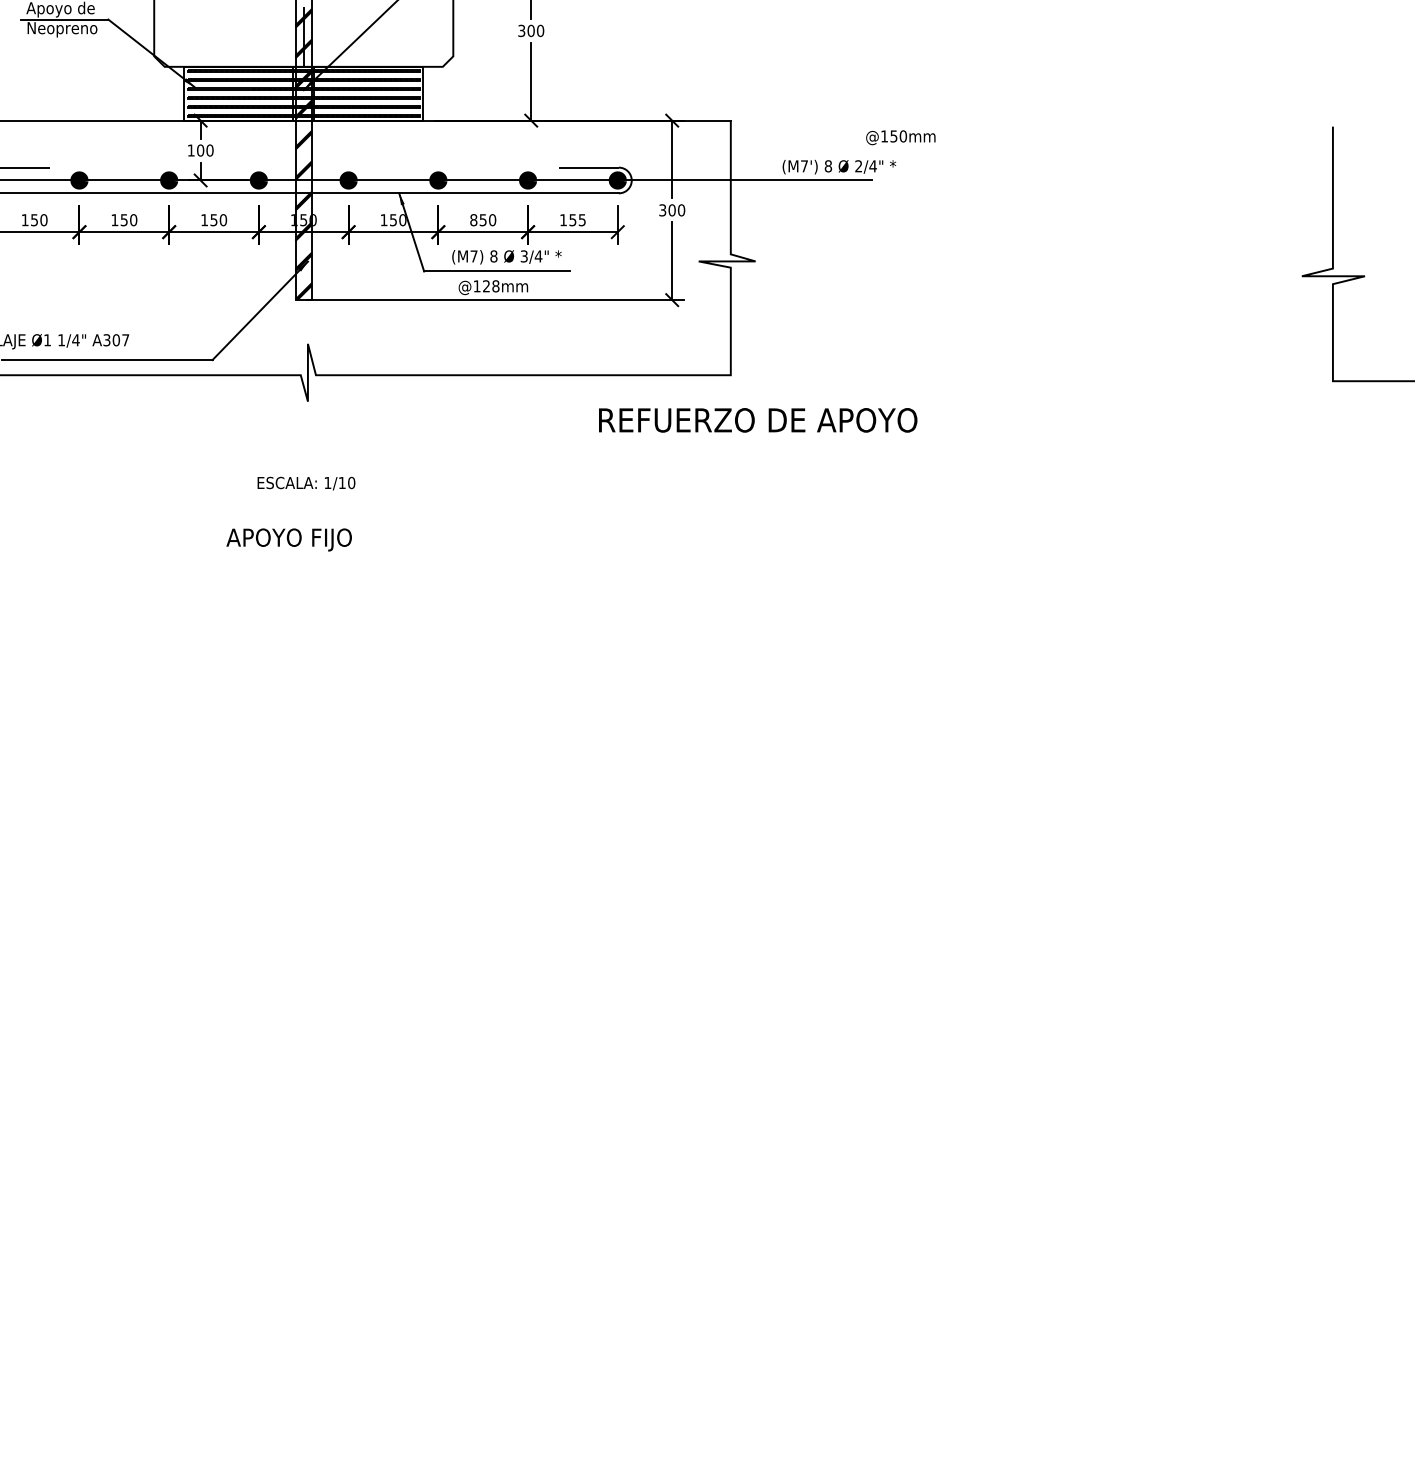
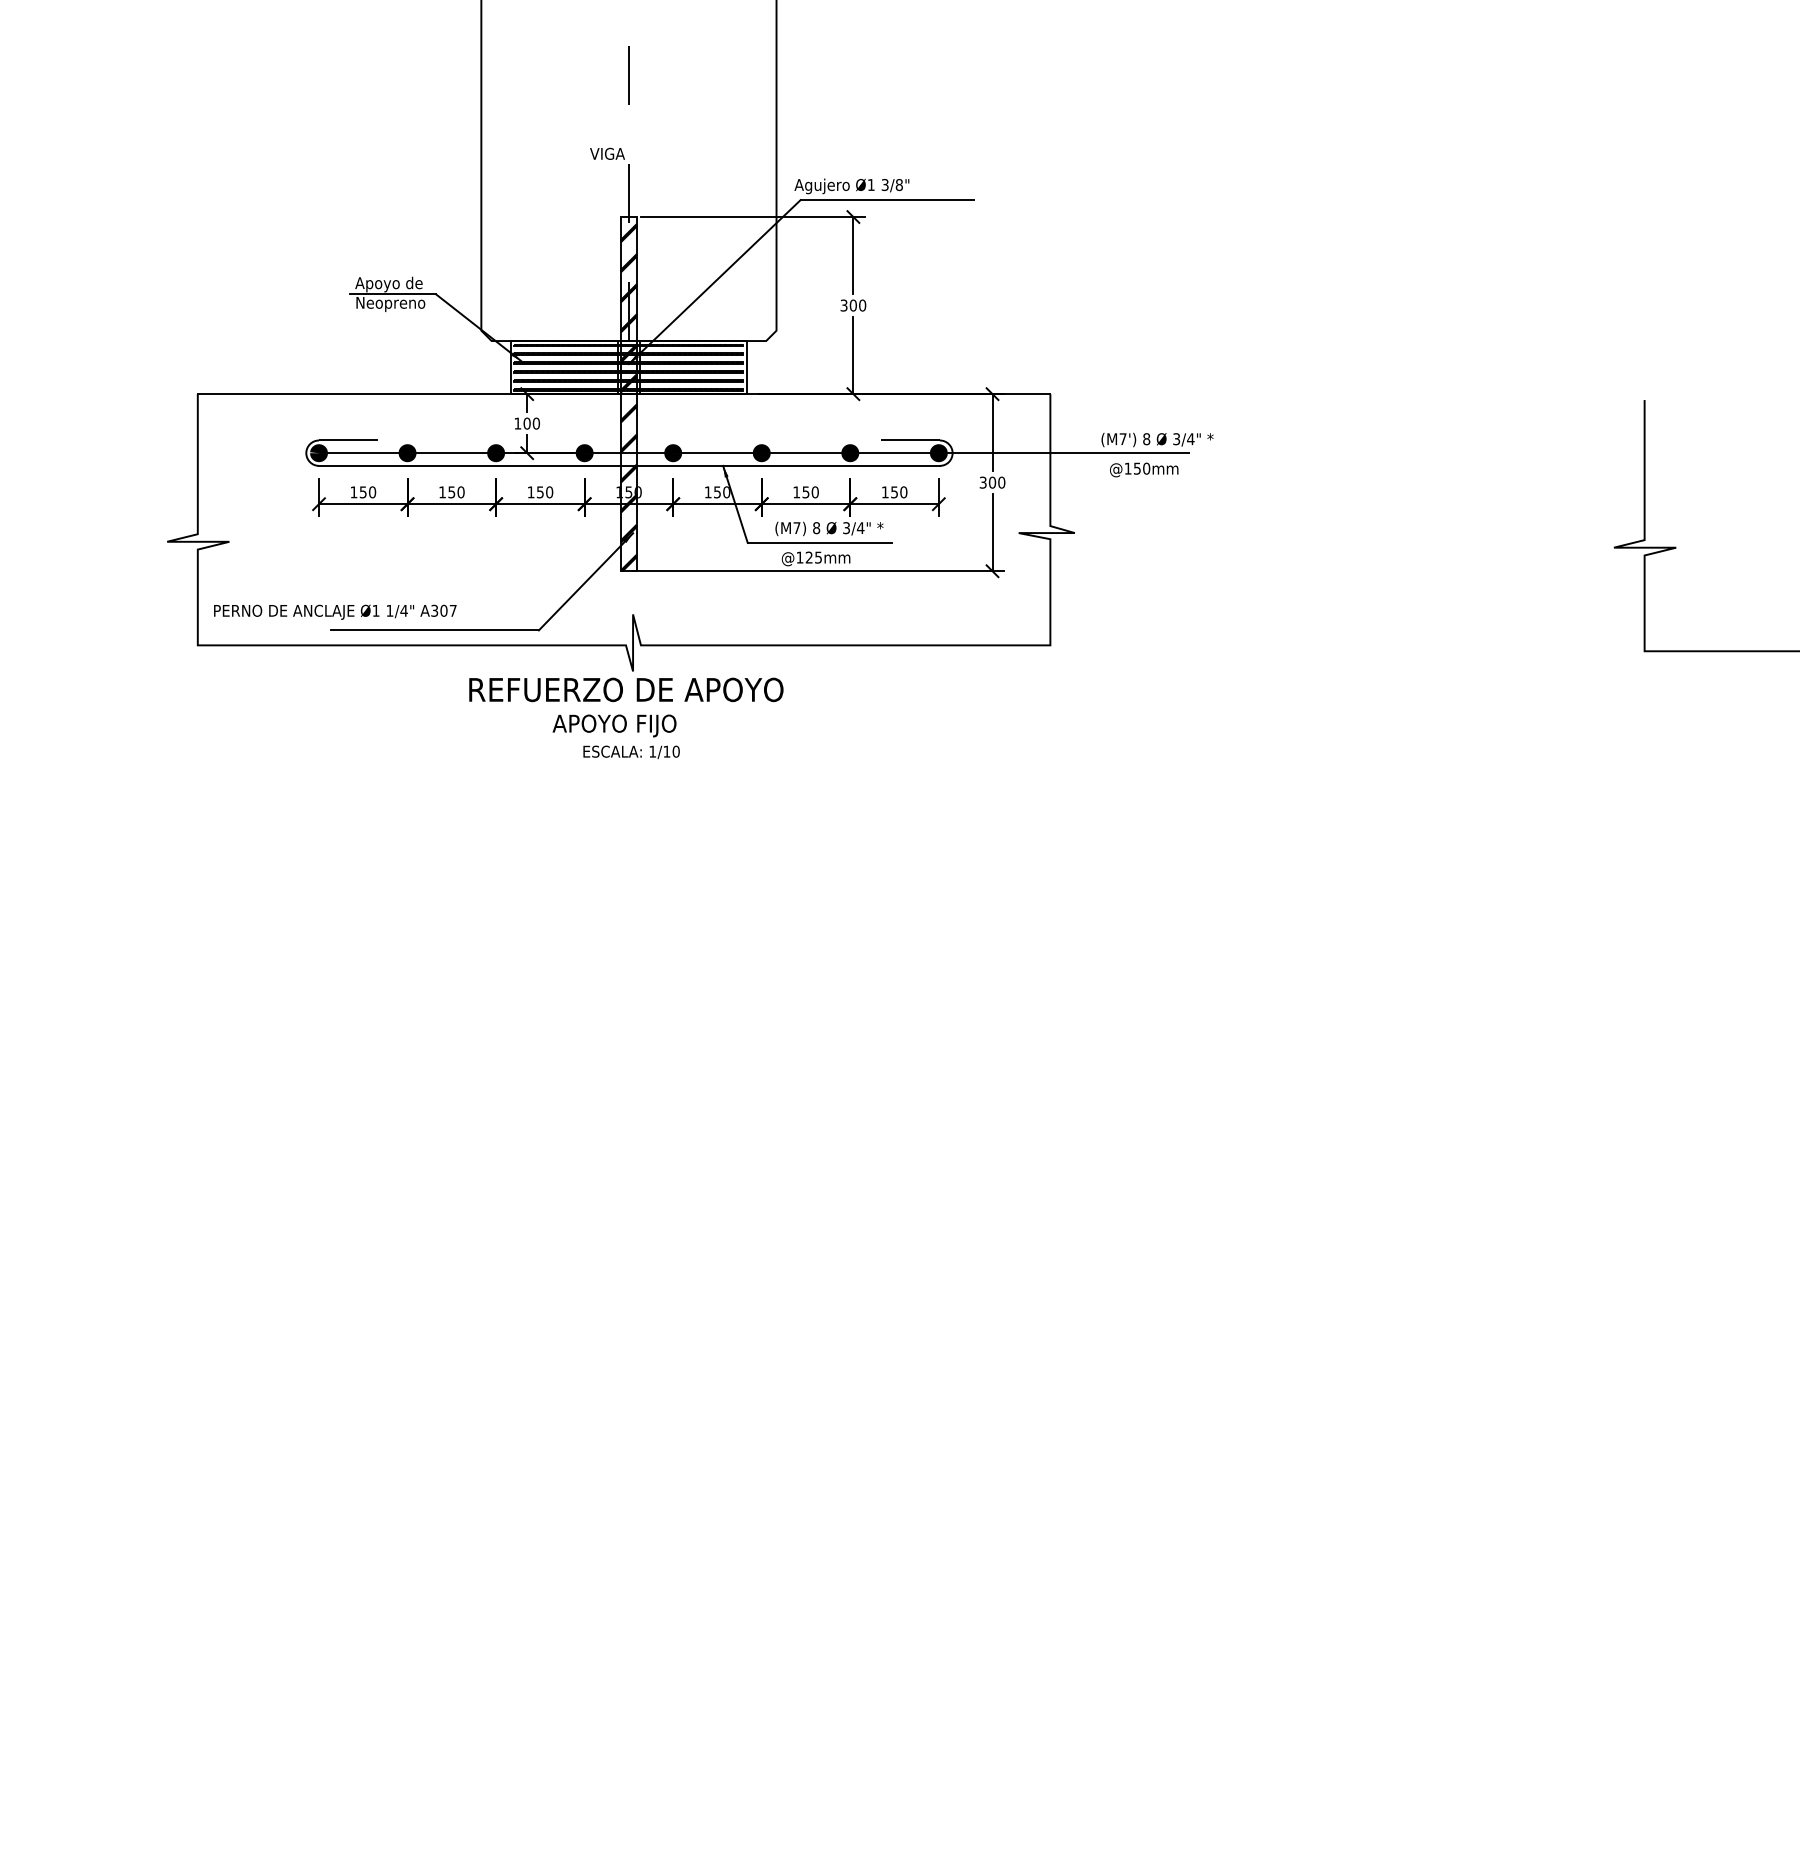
text: (901, 137) -> (1144, 469), moved
text: (858, 166) -> (1176, 439), 2/4" -> 3/4"
text: (473, 220) -> (796, 492), 850 -> 150
text: (581, 220) -> (903, 492), 155 -> 150
text: (495, 286) -> (818, 557), @128mm -> @125mm
text: (758, 419) -> (626, 689), moved
text: (289, 539) -> (614, 725), moved

